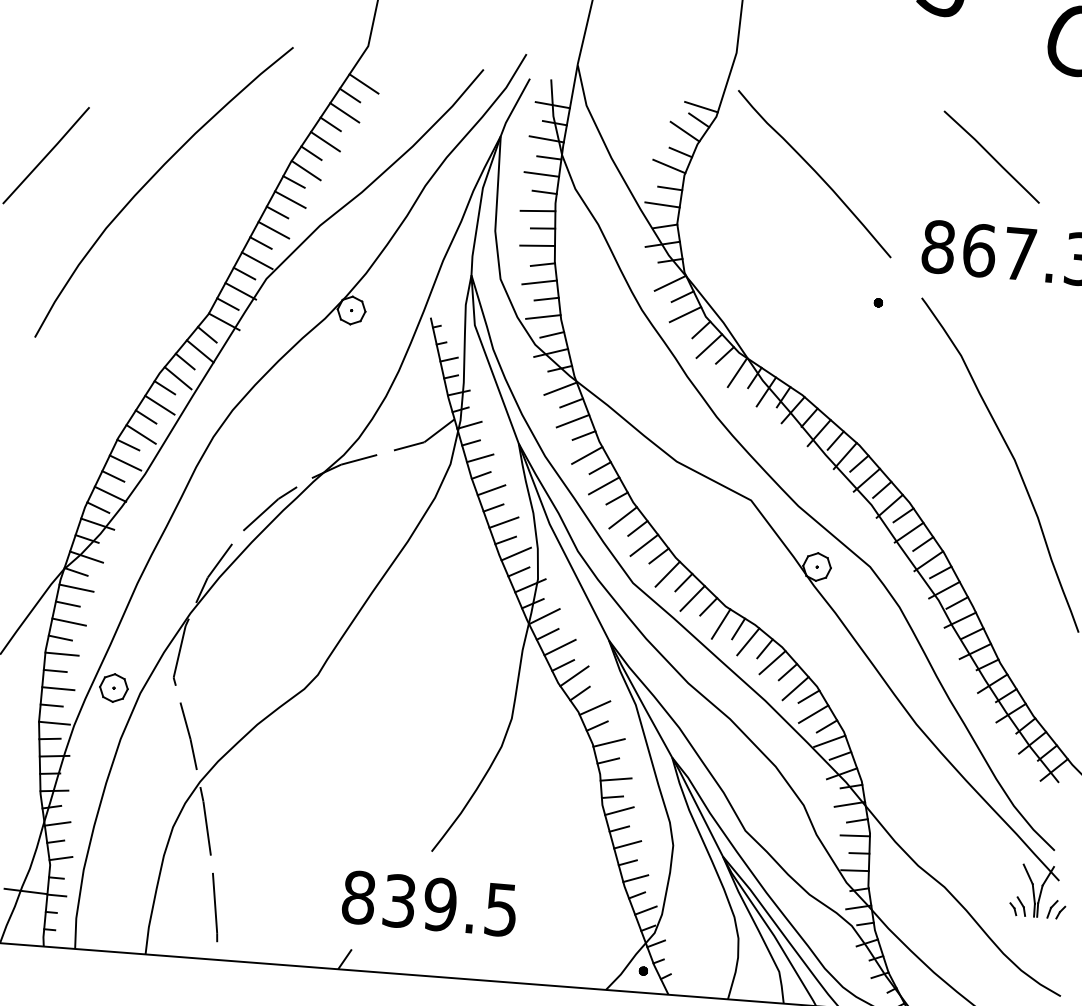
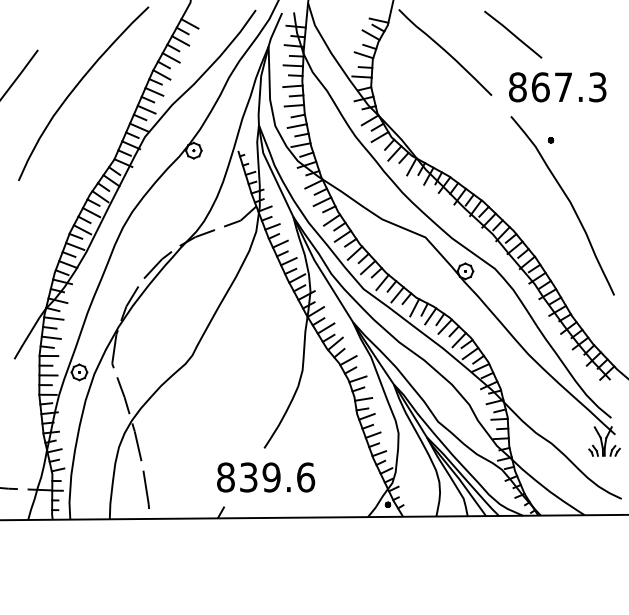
line: (992, 156) -> (513, 34), moved
part: (877, 303) -> (550, 140), moved
text: (502, 909) -> (306, 477), 839.5 -> 839.6

